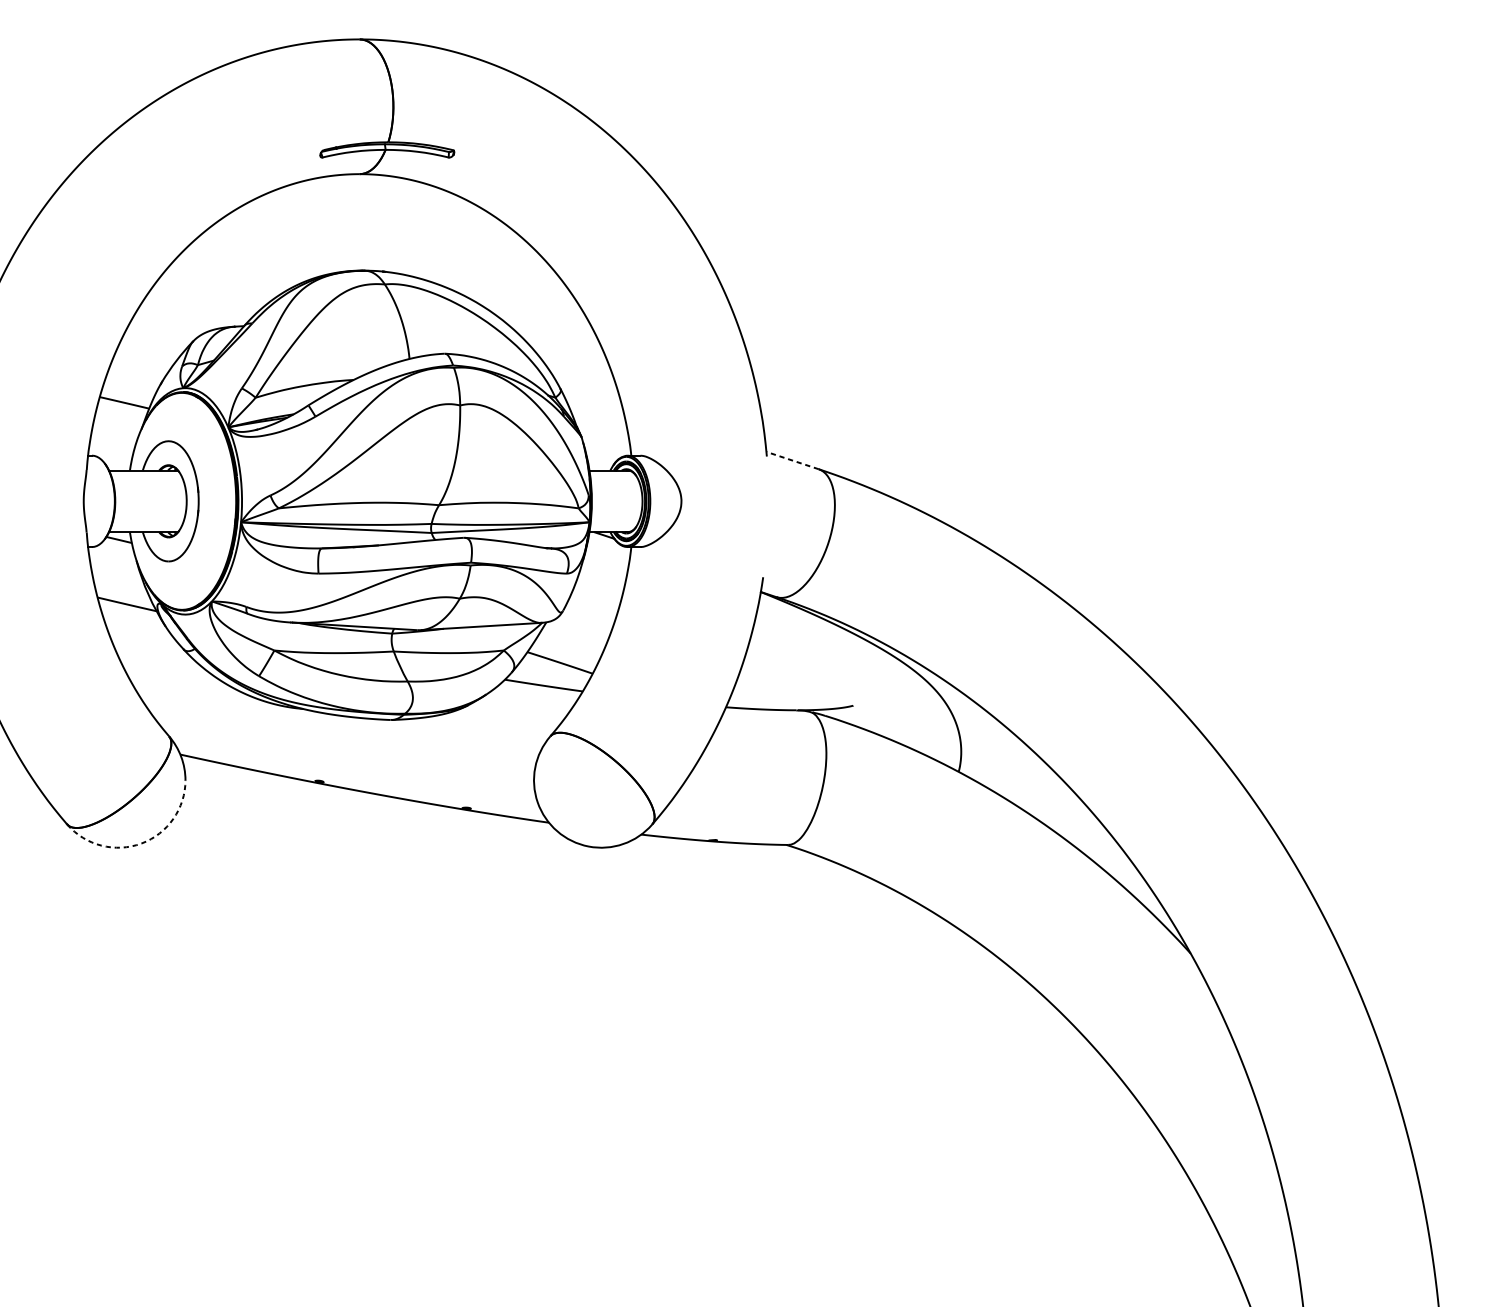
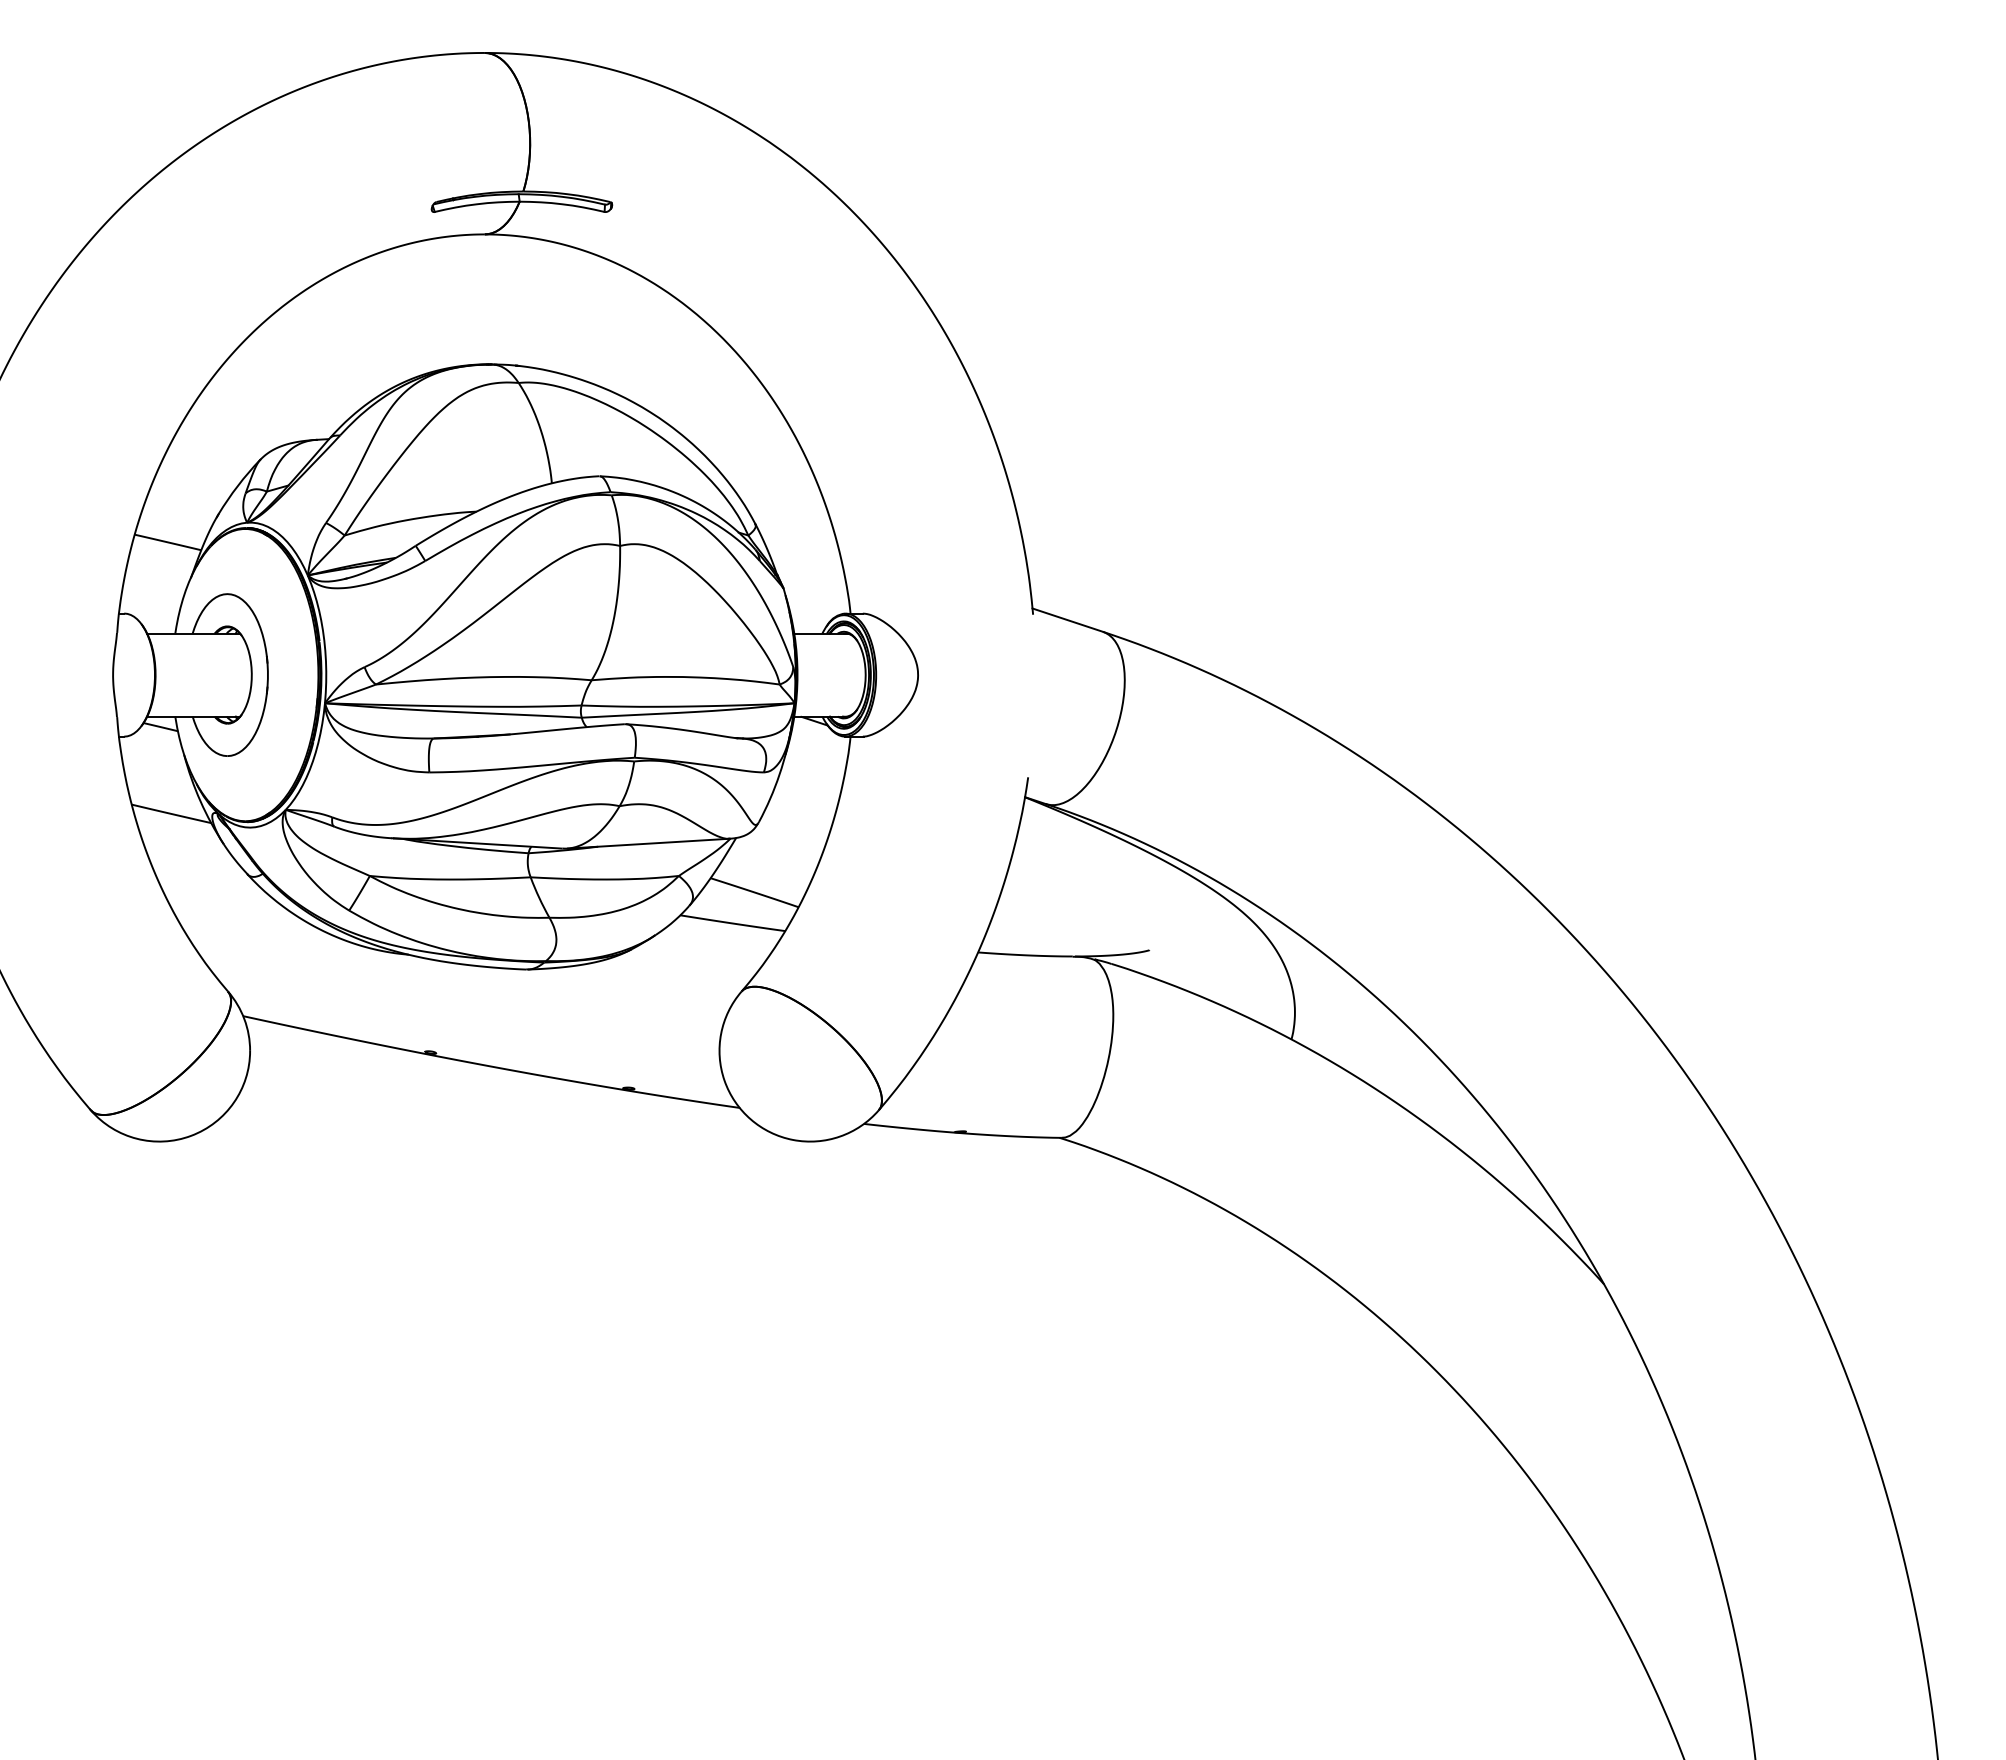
line: (792, 460) -> (1067, 620), dashed -> solid
arc: (141, 843) -> (191, 1135), dashed -> solid

